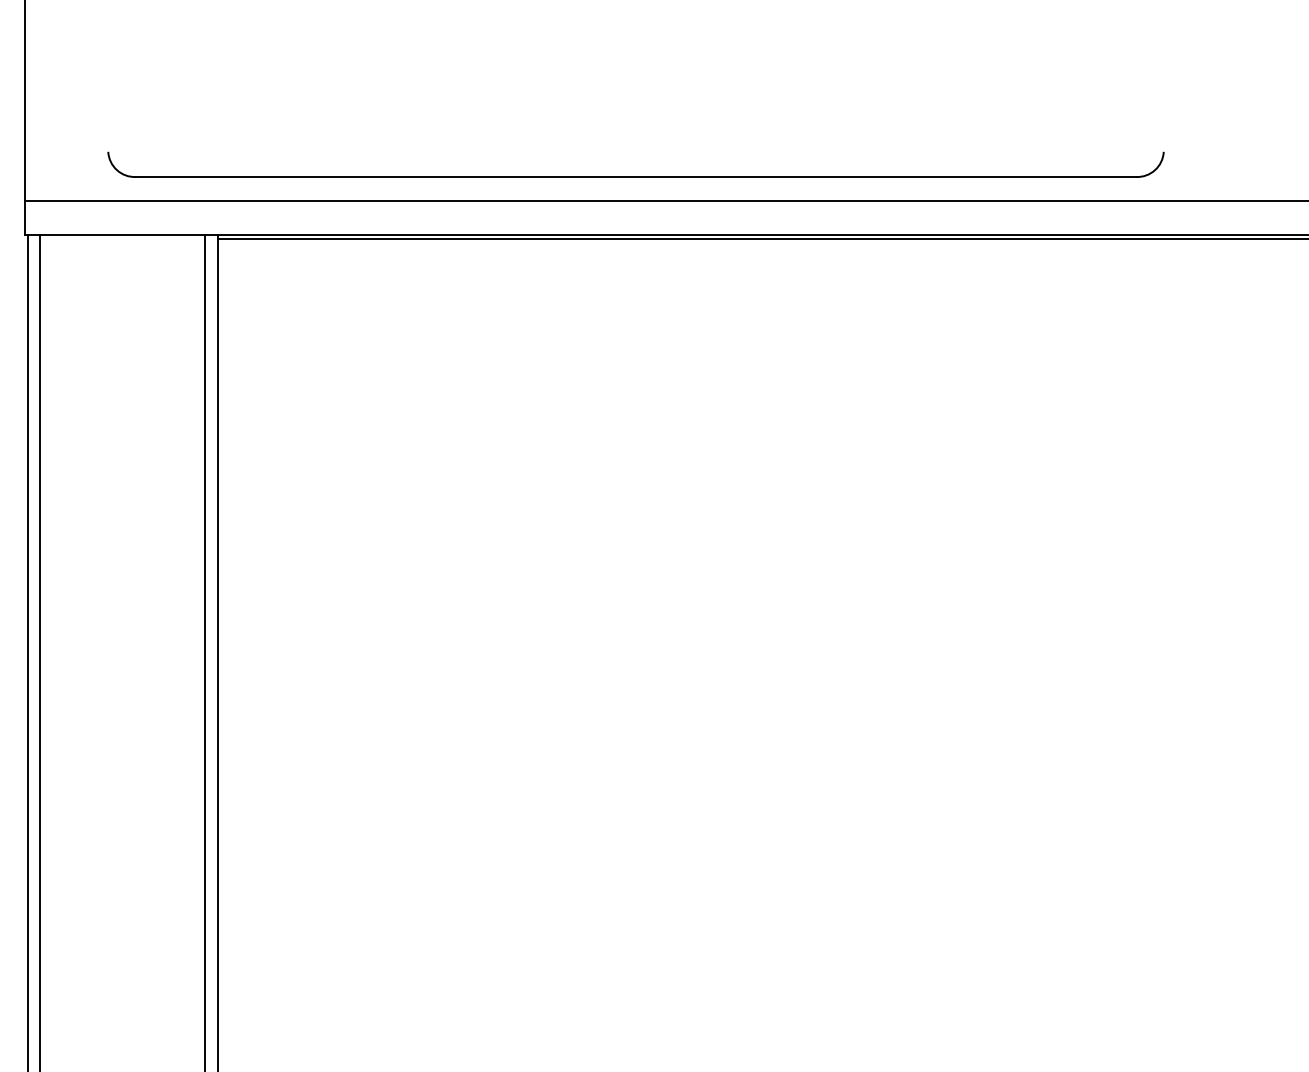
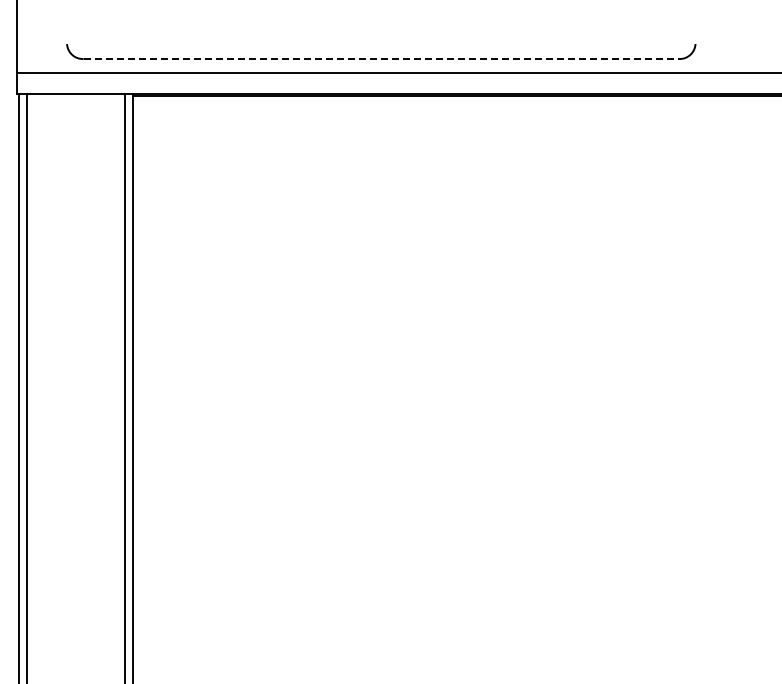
line: (636, 177) -> (381, 59), solid -> dashed

